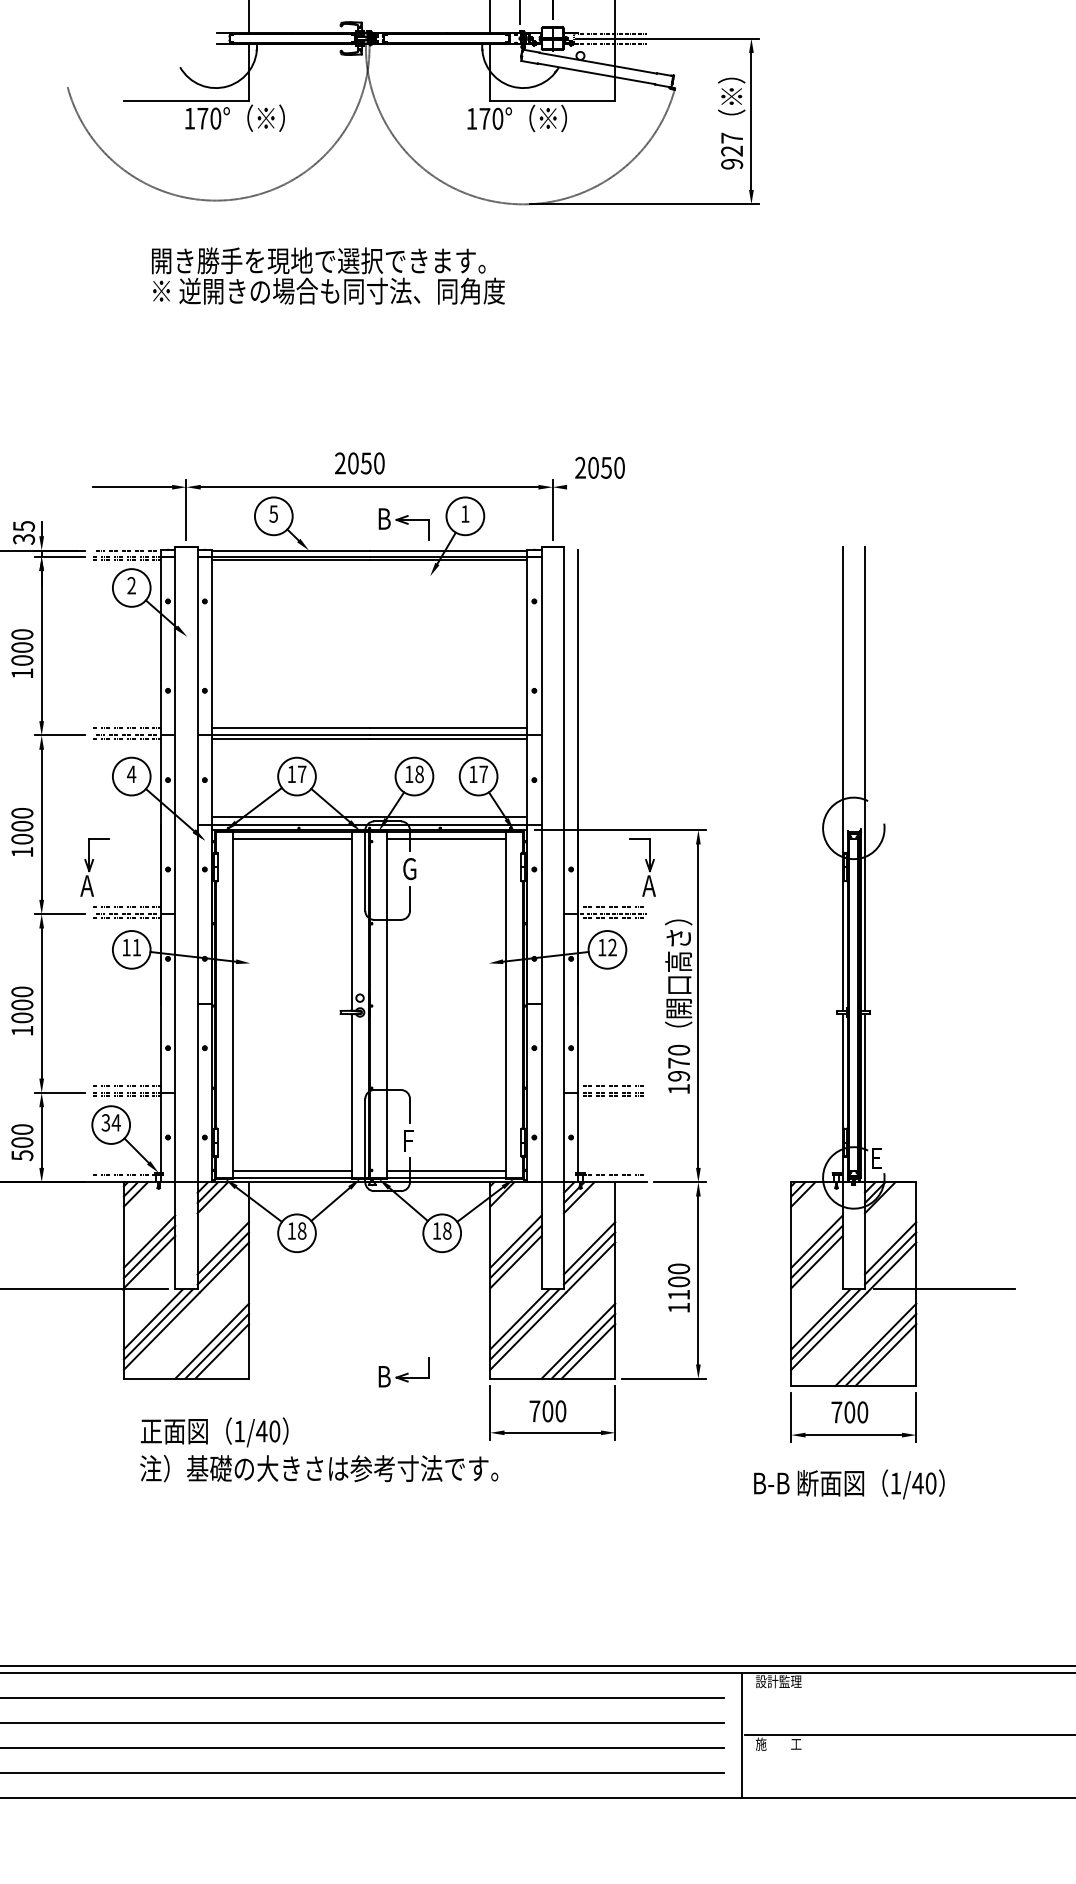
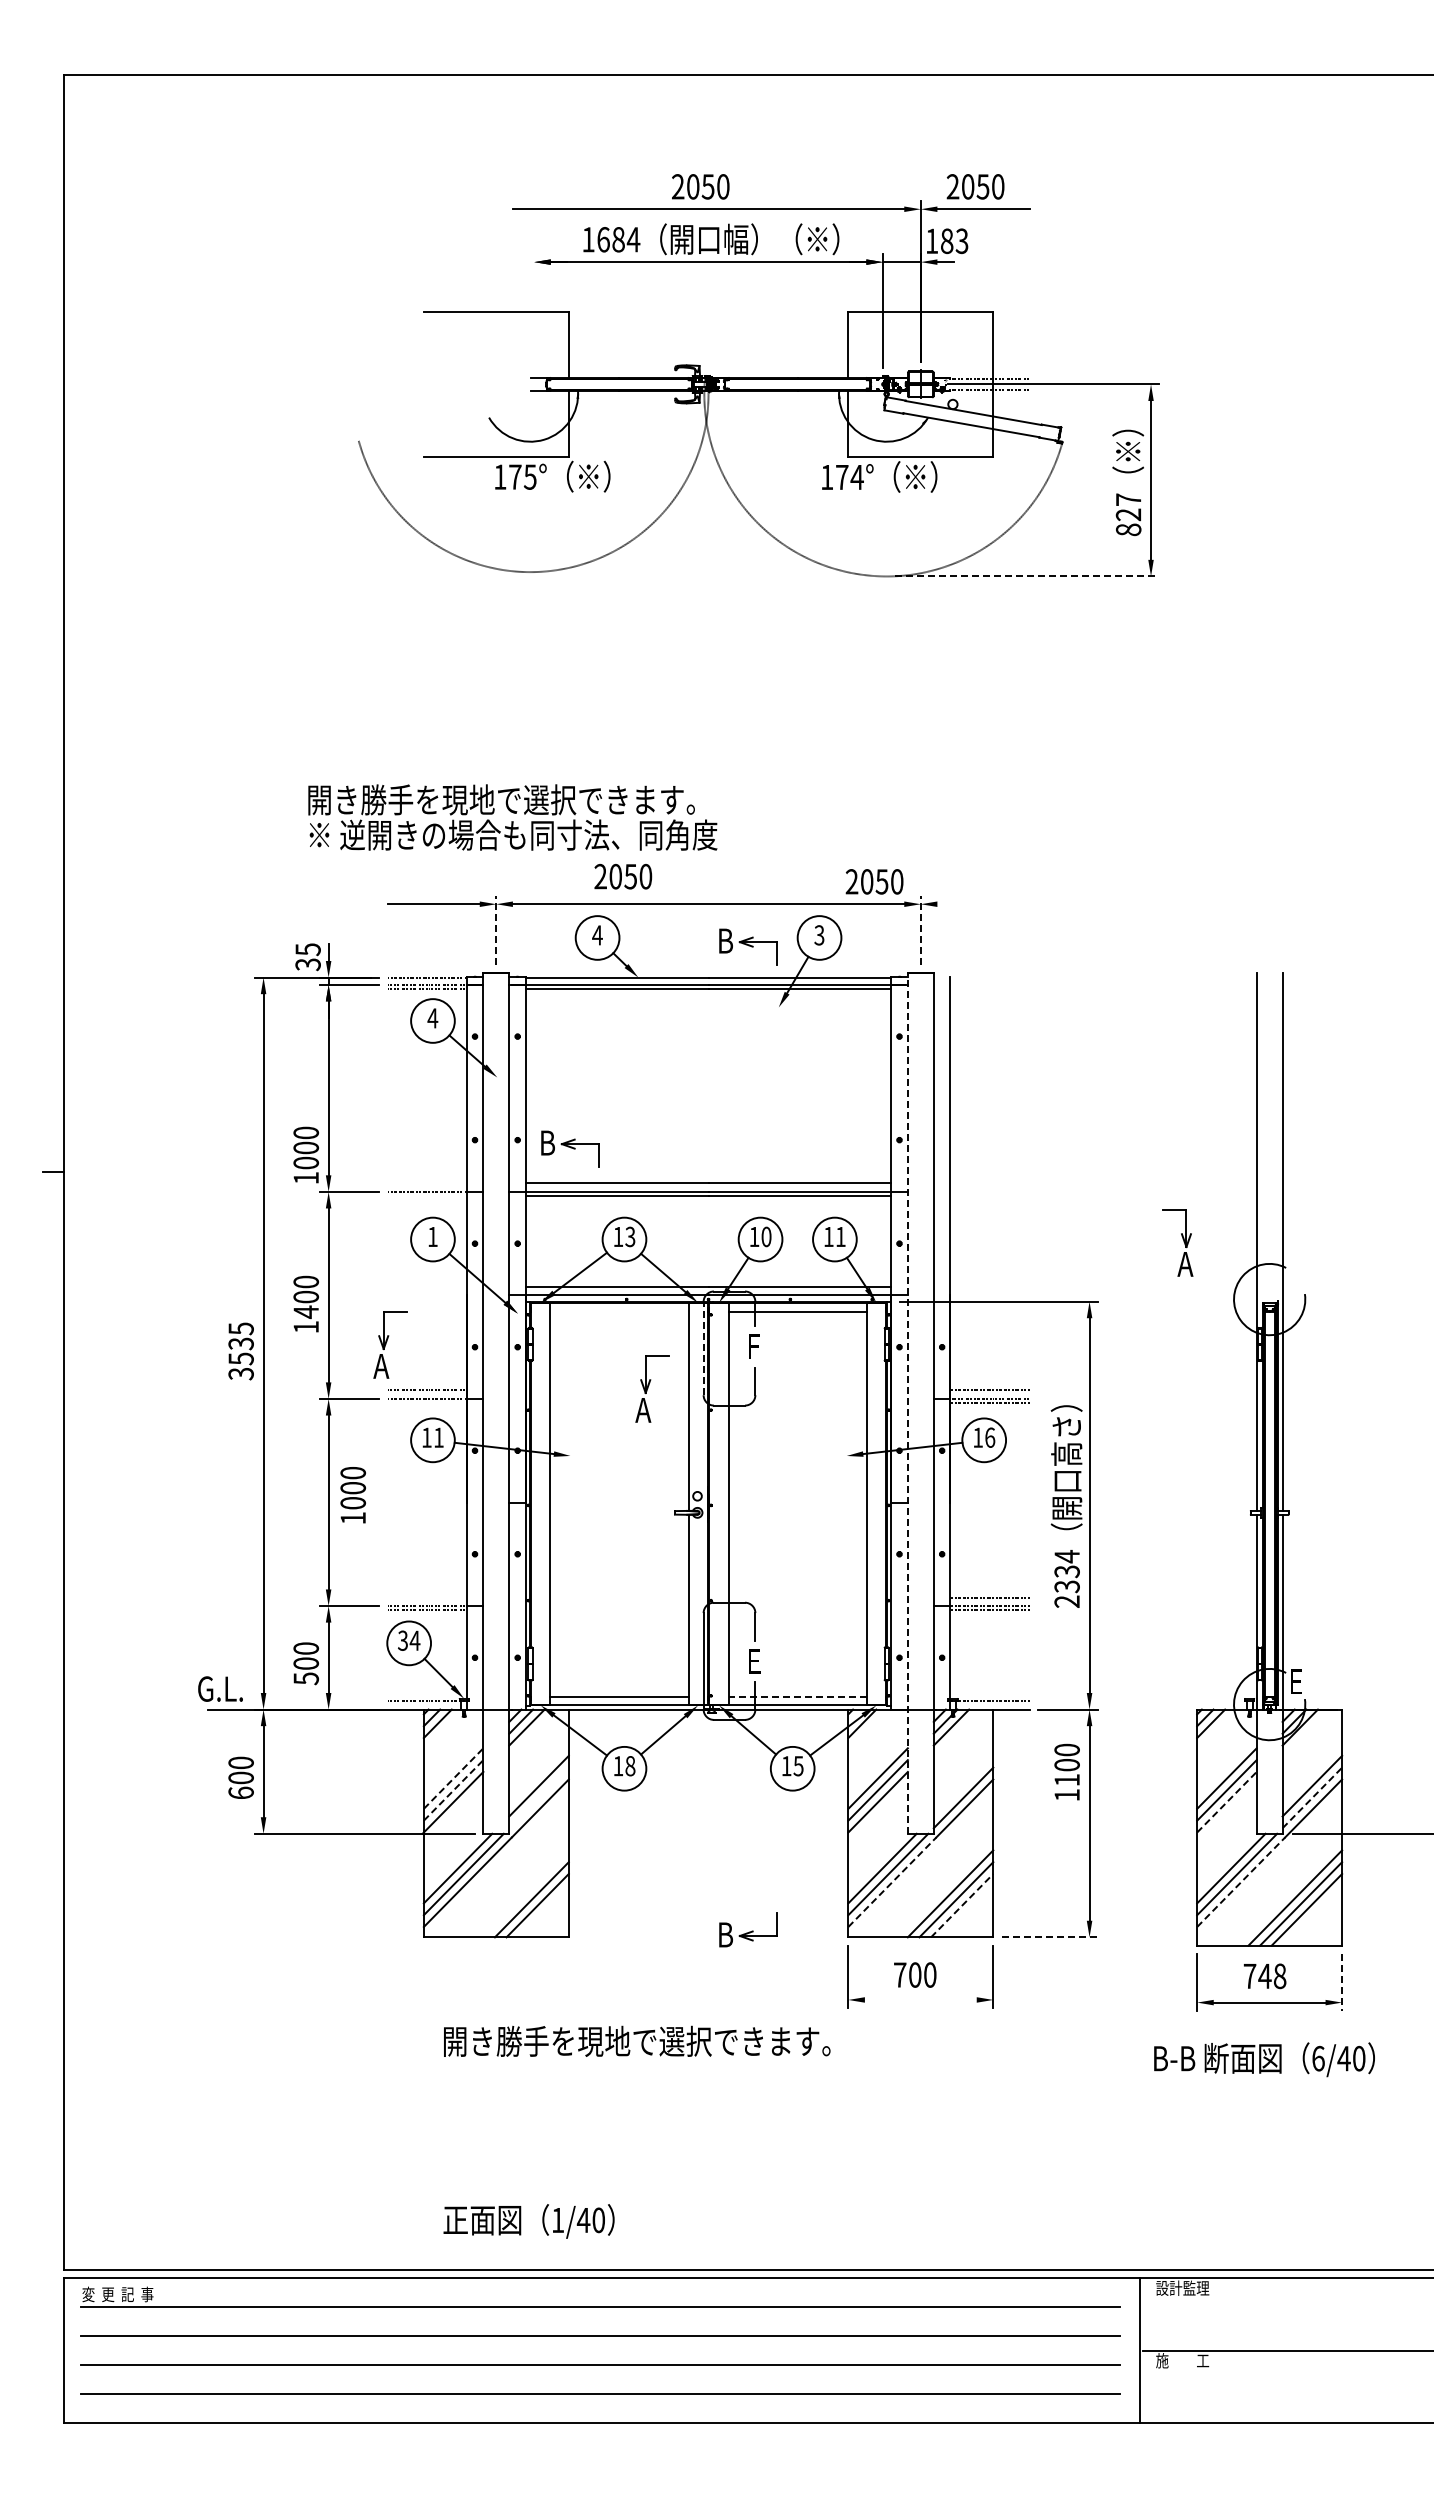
text: (215, 118) -> (529, 476), 170° -> 175°
text: (497, 118) -> (856, 477), 170° -> 174°
text: (731, 163) -> (1128, 529), 927 -> 827
line: (644, 204) -> (1027, 576), solid -> dashed
text: (328, 276) -> (512, 817), moved
text: (360, 463) -> (623, 876), moved
text: (599, 467) -> (874, 881), moved
line: (186, 509) -> (496, 930), solid -> dashed
line: (552, 509) -> (920, 930), solid -> dashed
text: (273, 514) -> (597, 935), 5 -> 4
text: (465, 514) -> (819, 935), 1 -> 3
text: (131, 585) -> (432, 1018), 2 -> 4
text: (21, 653) -> (305, 1154), moved
part: (250, 698) -> (570, 1148), added
line: (126, 728) -> (426, 1183), removed
line: (126, 738) -> (426, 1195), removed
text: (131, 773) -> (432, 1236), 4 -> 1
text: (302, 773) -> (630, 1236), 17 -> 13
text: (419, 773) -> (766, 1236), 18 -> 10
text: (483, 773) -> (840, 1236), 17 -> 11
line: (292, 838) -> (619, 1311), removed
text: (22, 839) -> (306, 1312), 1000 -> 1400
part: (642, 867) -> (1177, 1242), moved
text: (409, 868) -> (754, 1346), G -> F
line: (365, 870) -> (703, 1348), solid -> dashed
part: (321, 905) -> (652, 1388), added
line: (126, 917) -> (426, 1402), removed
line: (541, 918) -> (907, 1403), solid -> dashed
text: (612, 947) -> (990, 1437), 12 -> 16
text: (21, 1011) -> (352, 1495), moved
text: (678, 1069) -> (1066, 1578), 1970 -> 2334
line: (126, 1085) -> (426, 1597), removed
text: (410, 1145) -> (755, 1667), F -> E
line: (446, 1170) -> (797, 1696), solid -> dashed
text: (447, 1231) -> (798, 1766), 18 -> 15
line: (149, 1241) -> (453, 1778), solid -> dashed
line: (589, 1247) -> (963, 1785), removed
line: (149, 1252) -> (453, 1790), solid -> dashed
line: (222, 1258) -> (538, 1797), removed
line: (890, 1258) -> (1312, 1797), solid -> dashed
line: (817, 1261) -> (1227, 1801), solid -> dashed
text: (678, 1287) -> (1066, 1771), moved
line: (528, 1331) -> (892, 1882), solid -> dashed
line: (829, 1331) -> (1241, 1882), solid -> dashed
line: (211, 1340) -> (525, 1893), removed
line: (588, 1351) -> (962, 1905), solid -> dashed
line: (664, 1378) -> (1050, 1937), solid -> dashed
text: (856, 1412) -> (1272, 1976), 700 -> 748
line: (916, 1417) -> (1342, 1982), solid -> dashed
text: (214, 1432) -> (528, 2221), moved
line: (552, 1432) -> (920, 1999), removed
text: (318, 1468) -> (649, 2041), 注）基礎の大きさは参考寸法です。 -> 開き勝手を現地で選択できます。
text: (895, 1483) -> (1318, 2058), 1/40 -> 6/40

